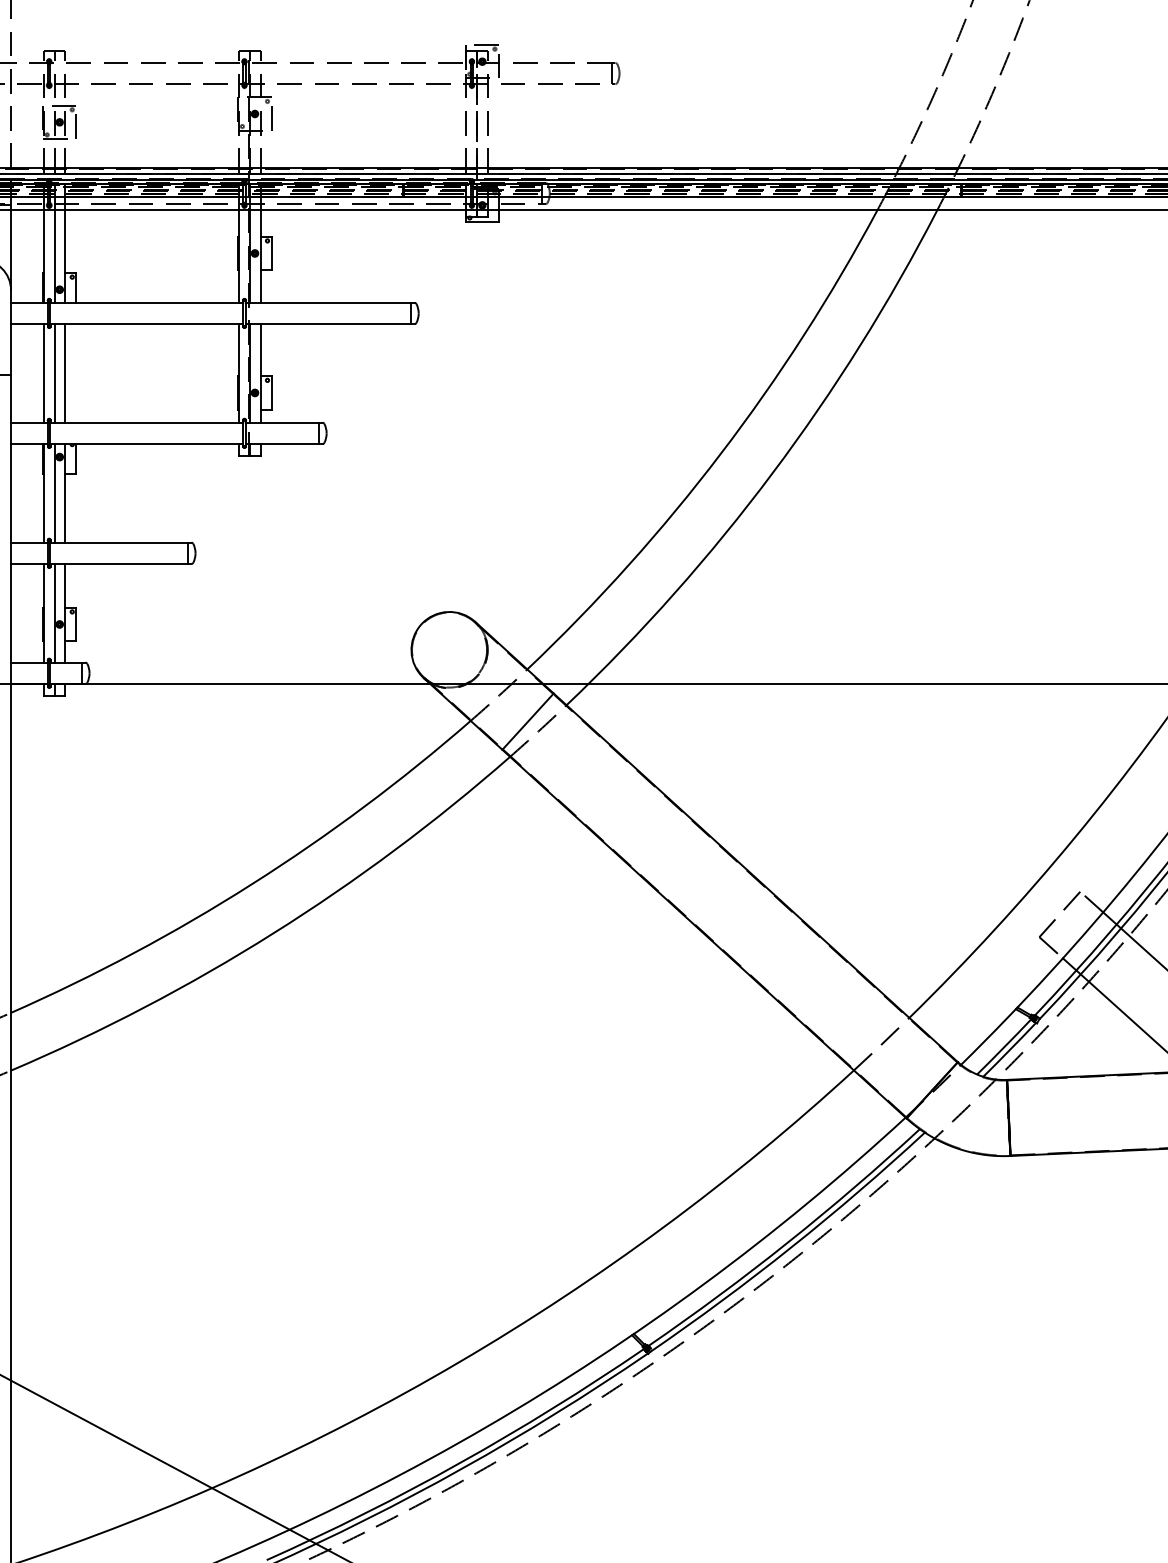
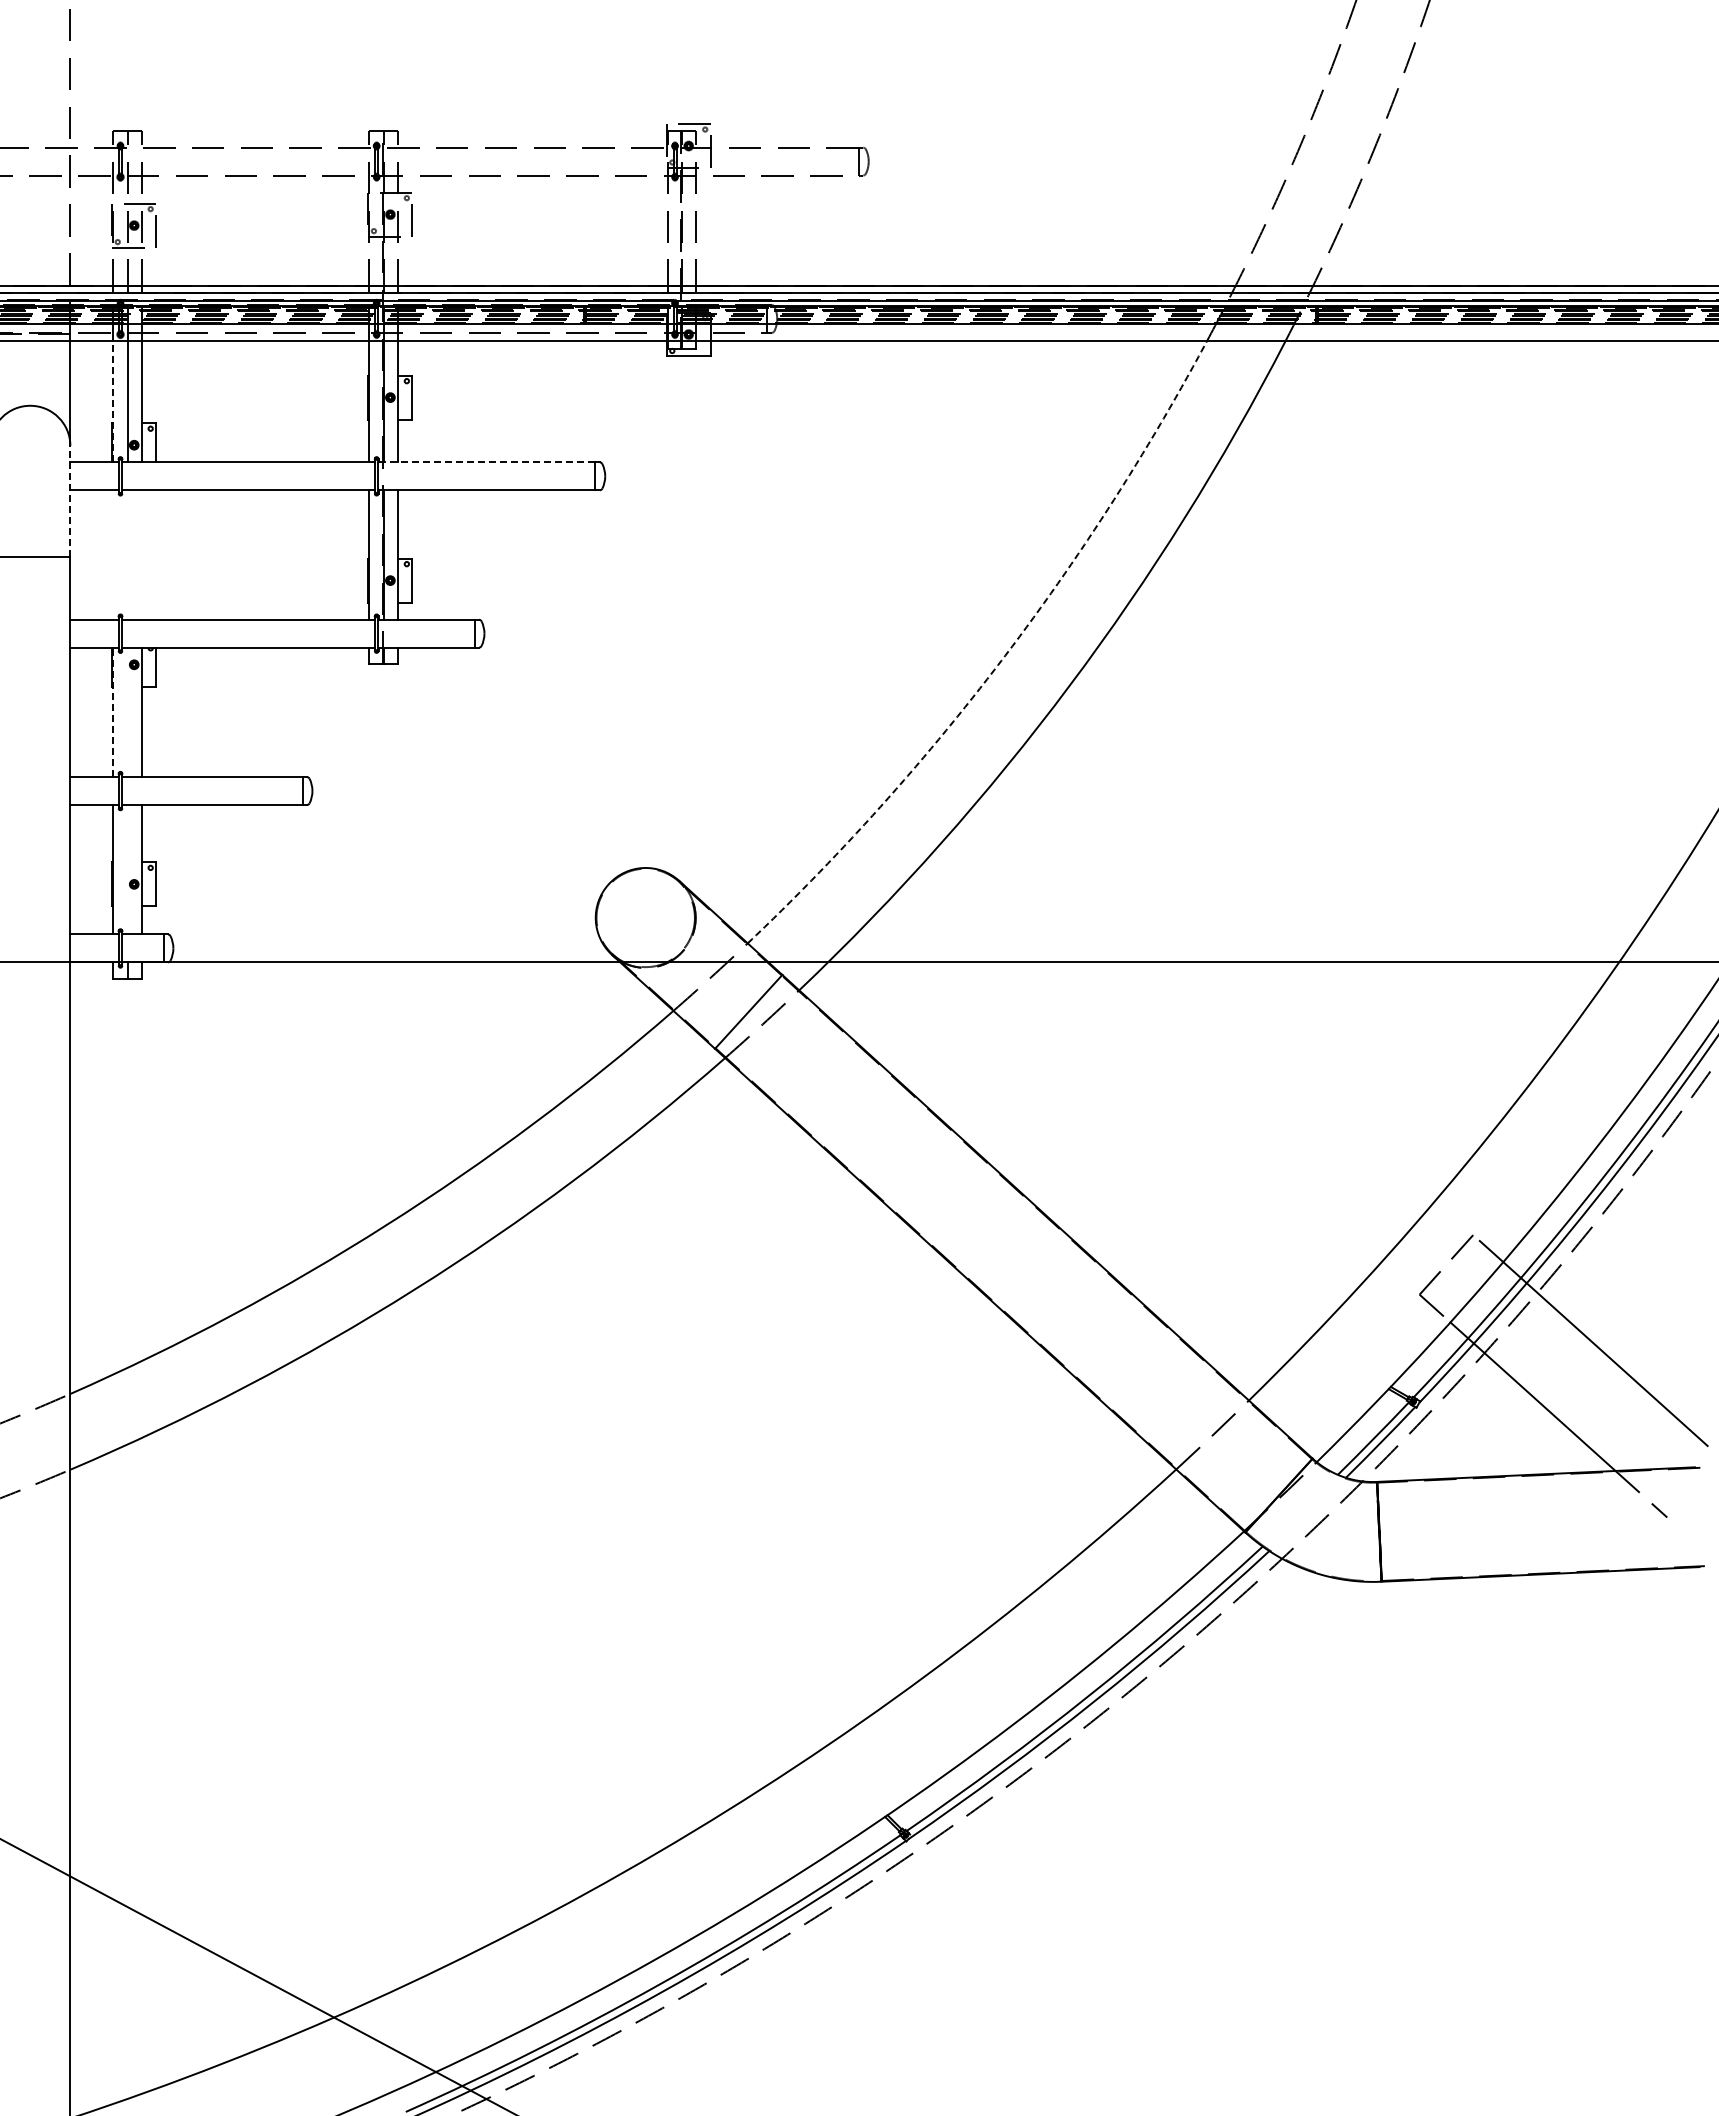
line: (43, 256) -> (113, 401), solid -> dashed
line: (328, 302) -> (486, 462), solid -> dashed
line: (11, 332) -> (70, 501), solid -> dashed
line: (43, 373) -> (113, 554), removed
line: (54, 373) -> (127, 554), removed
line: (65, 373) -> (141, 554), removed
arc: (720, 453) -> (1001, 660), solid -> dashed
line: (43, 493) -> (113, 712), solid -> dashed
line: (54, 493) -> (127, 712), removed
line: (54, 613) -> (127, 869), removed

